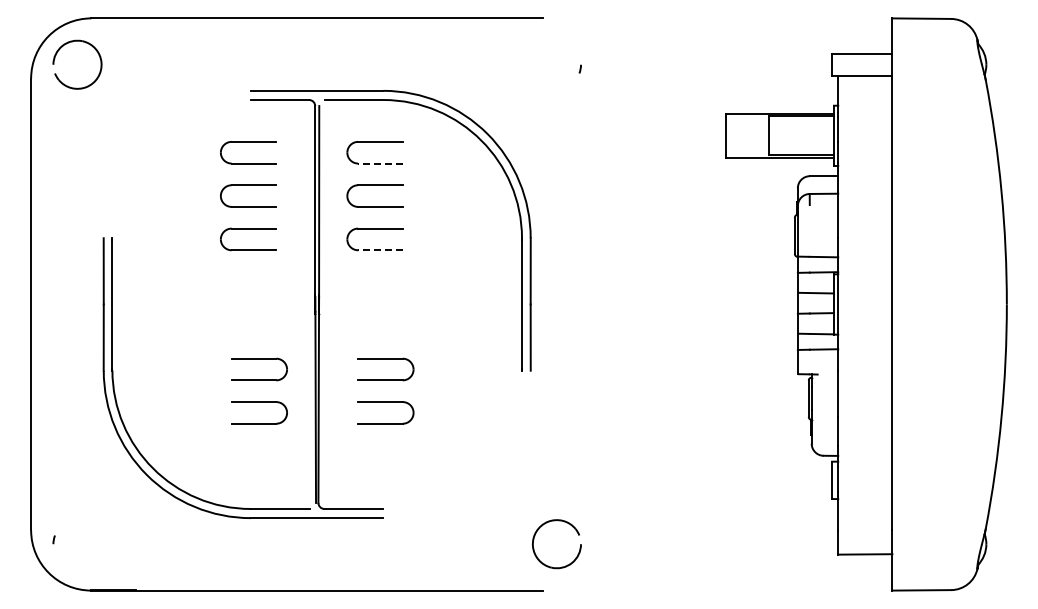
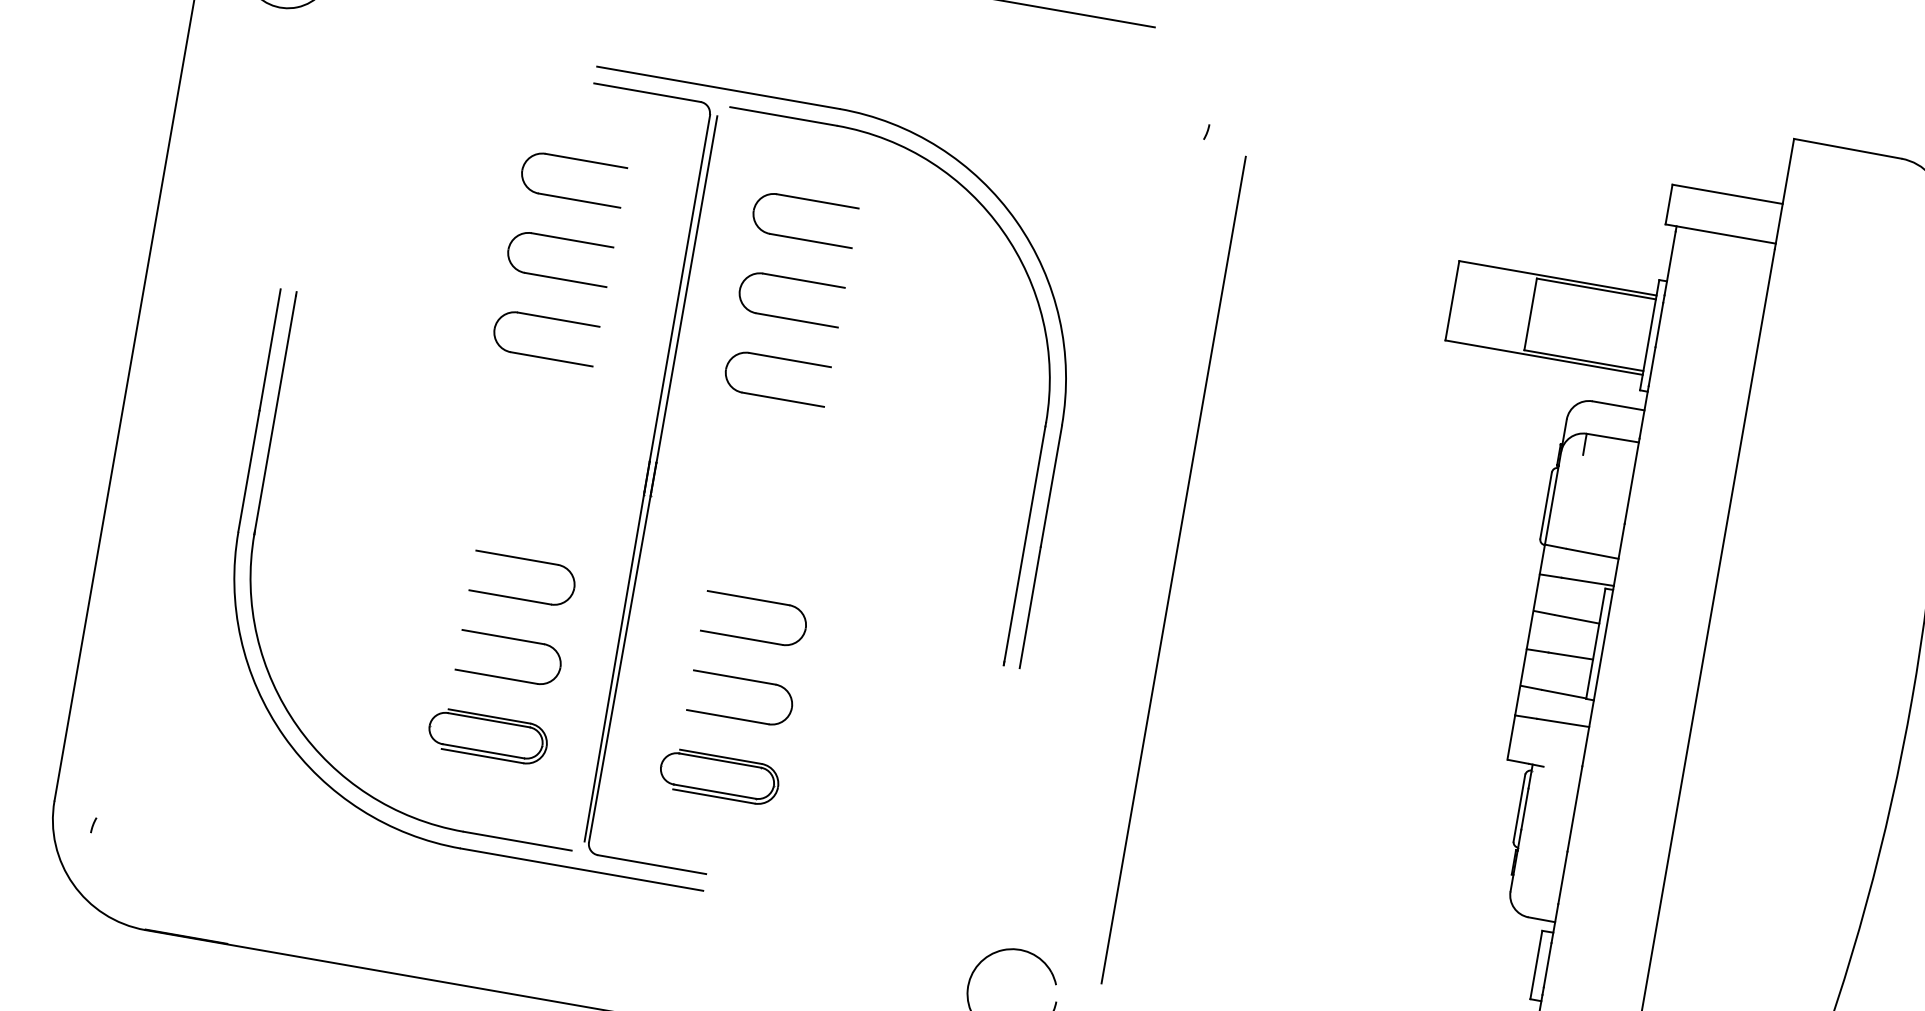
line: (379, 163) -> (809, 240), dashed -> solid
line: (379, 250) -> (781, 399), dashed -> solid
line: (603, 304) -> (1174, 570), added
part: (254, 455) -> (487, 735), added
part: (381, 455) -> (719, 775), added

